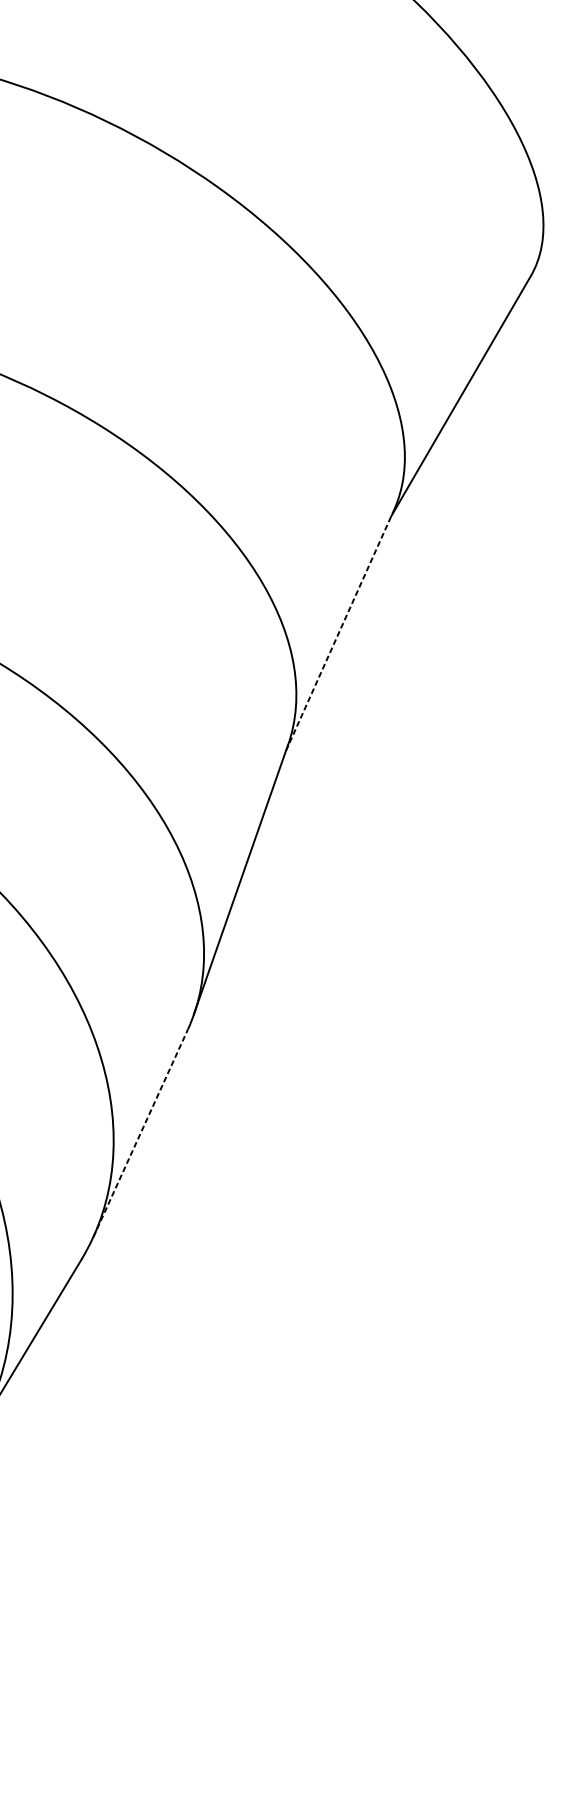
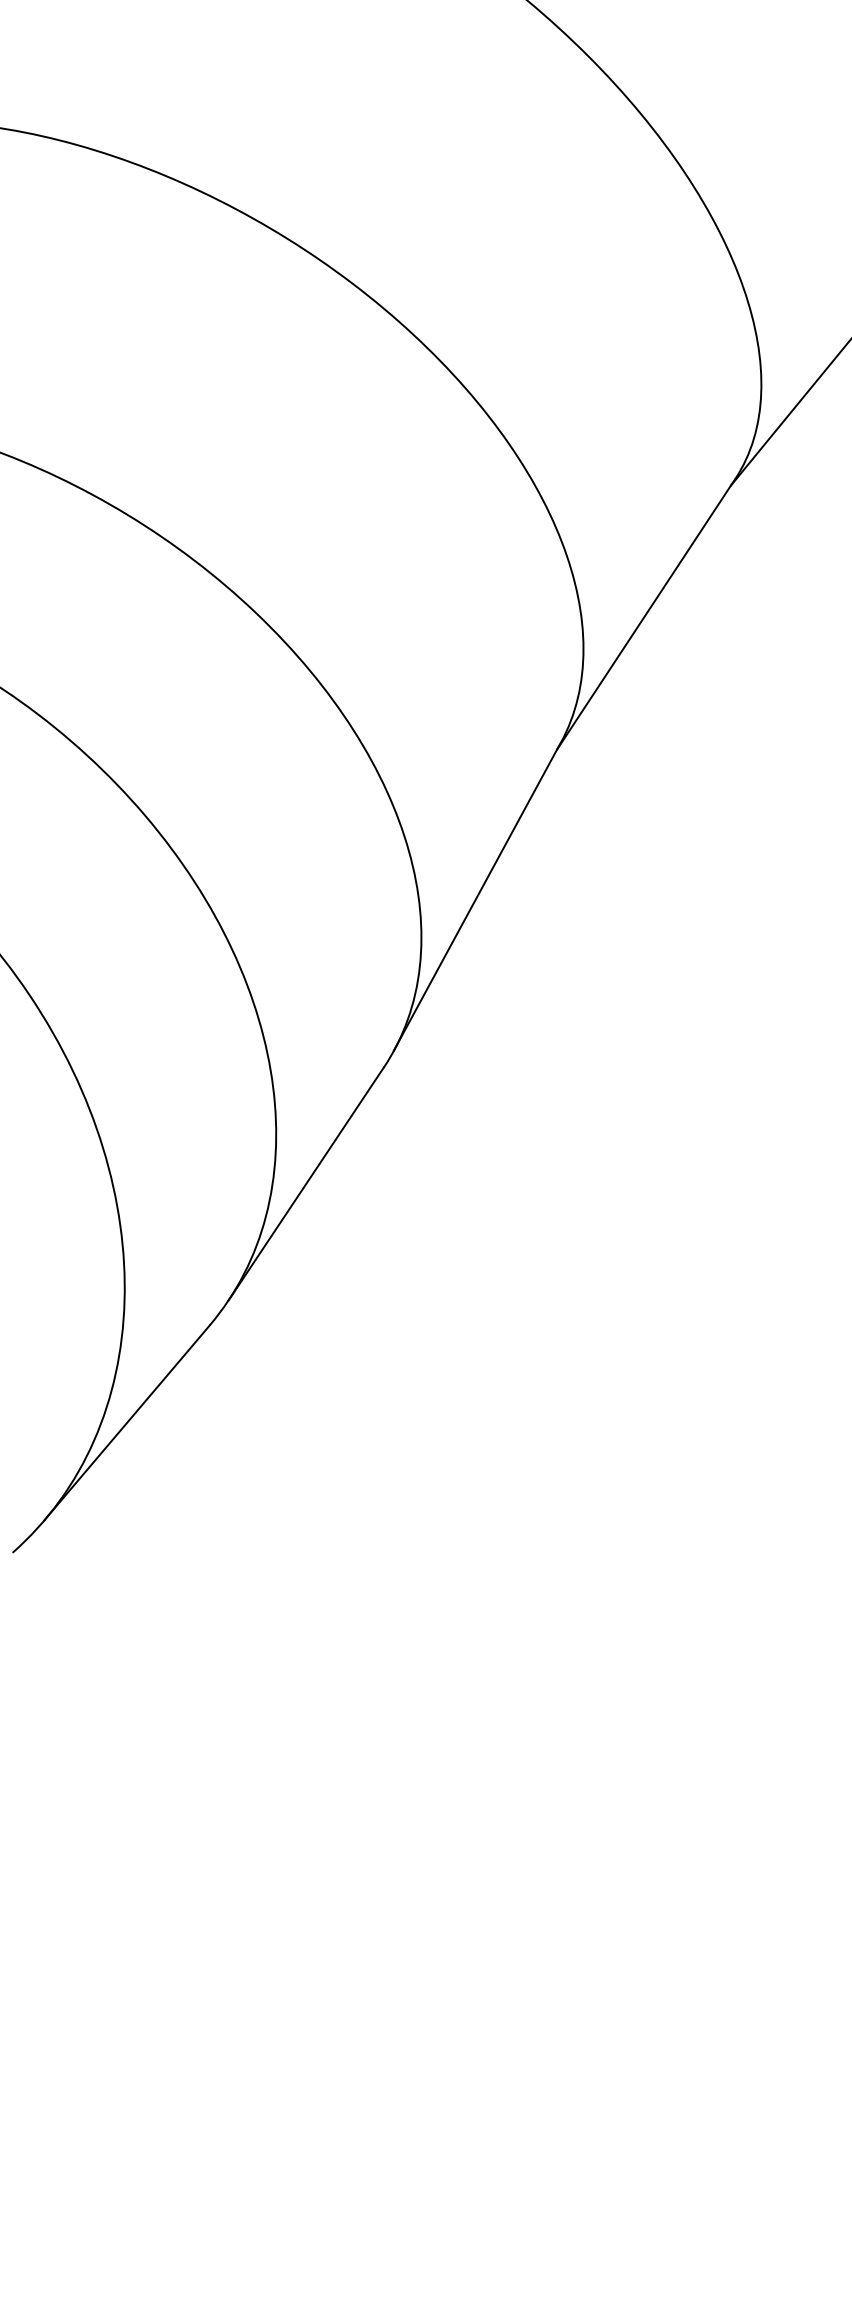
line: (340, 630) -> (646, 614), dashed -> solid
line: (141, 1133) -> (306, 1184), dashed -> solid

